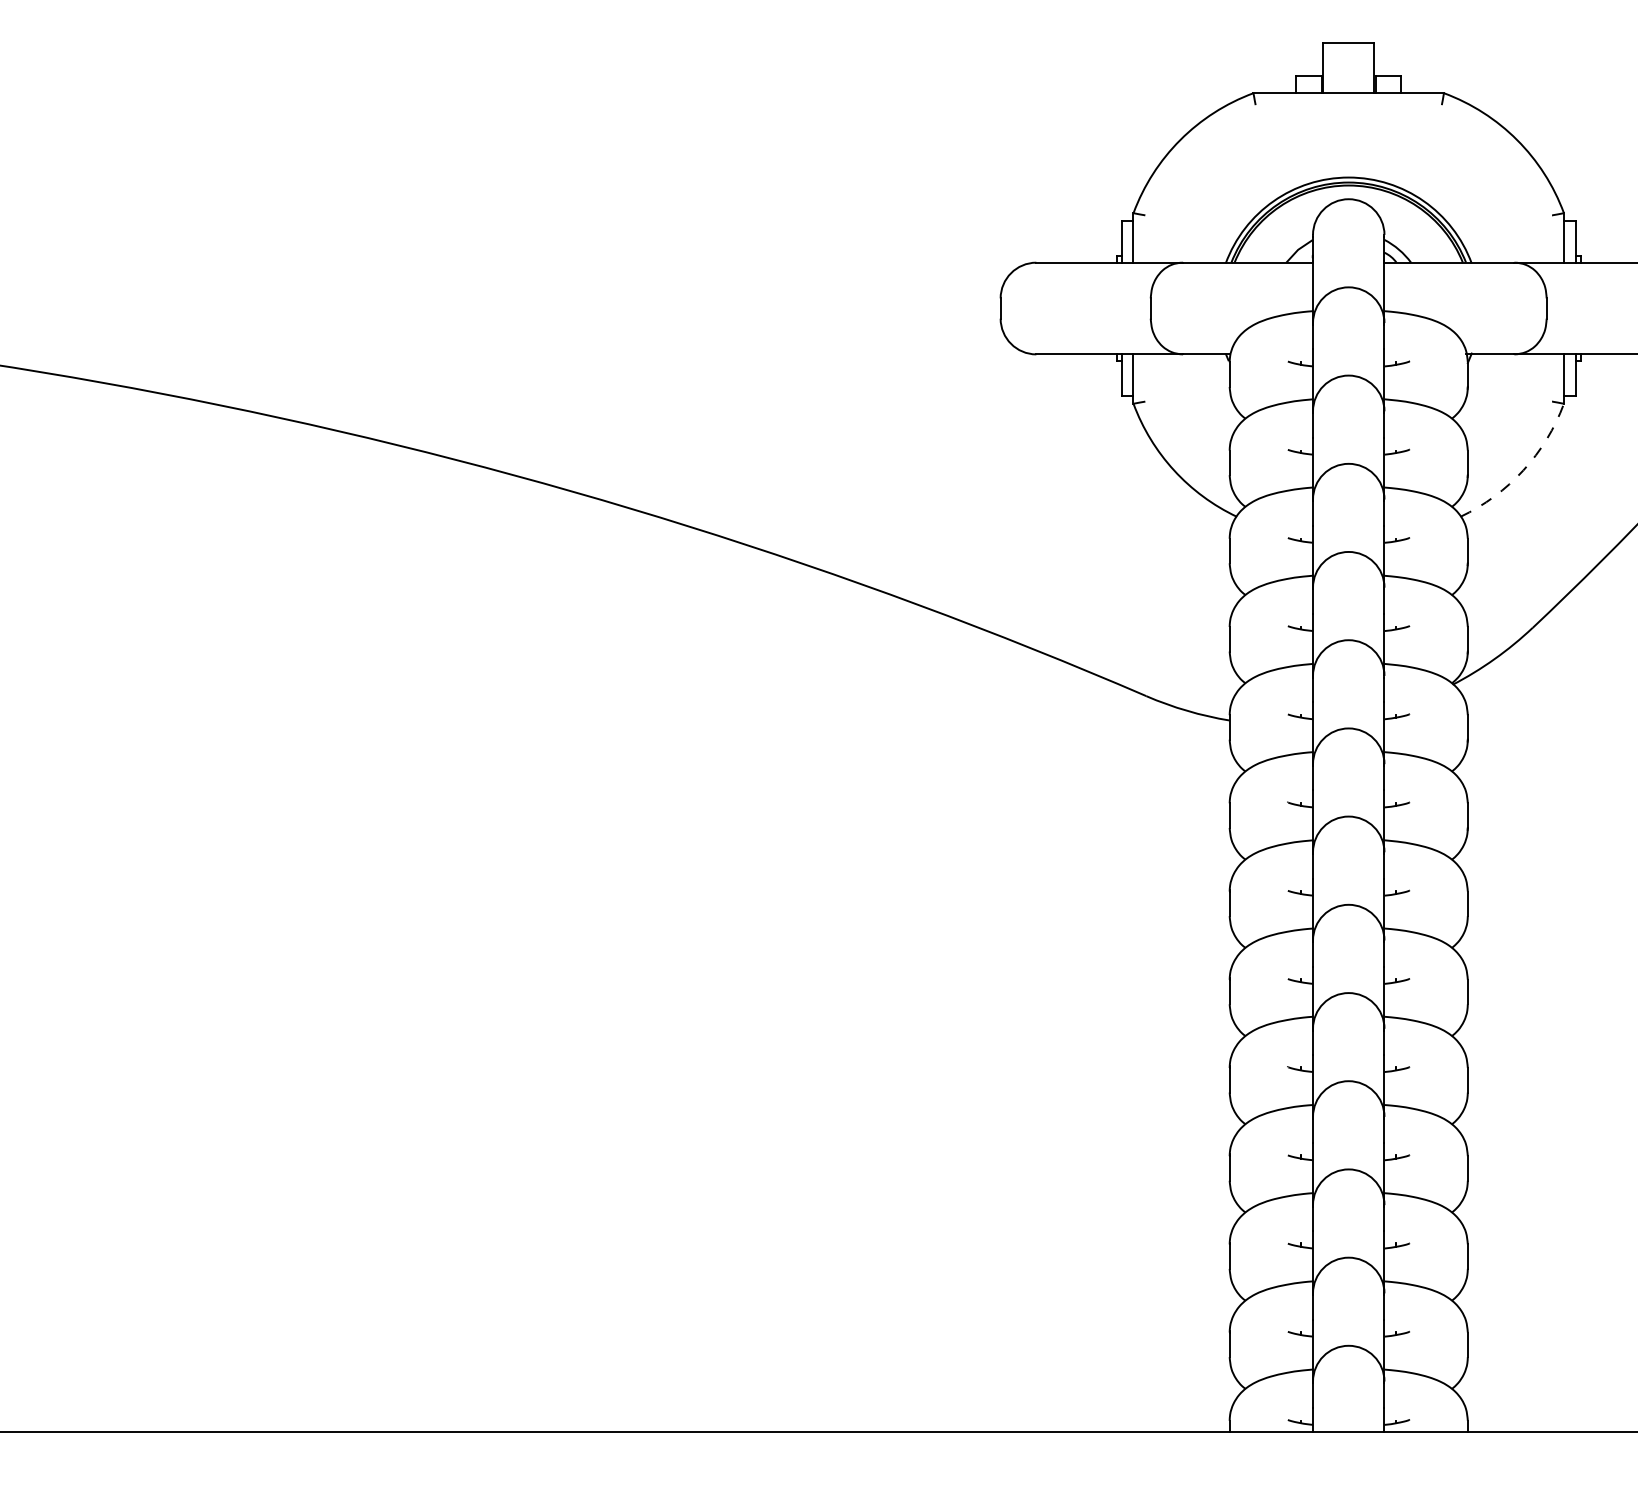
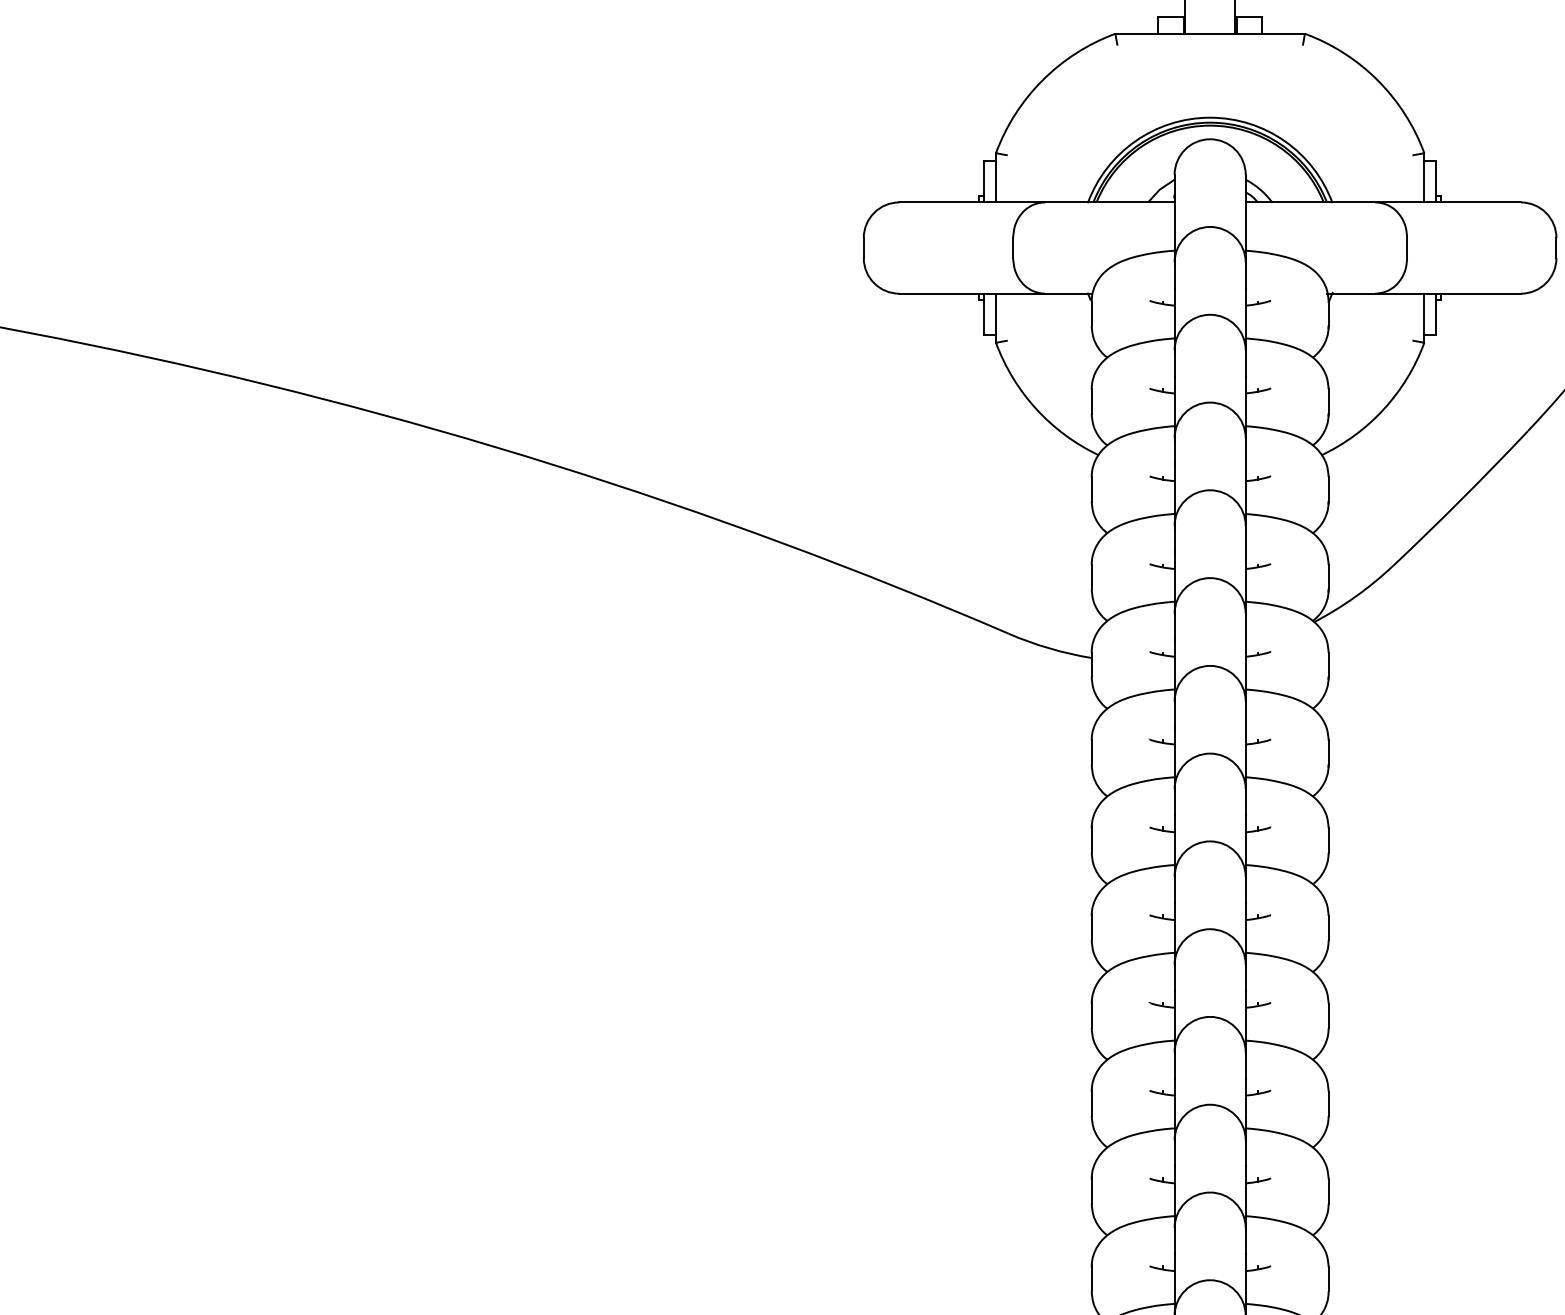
arc: (1523, 470) -> (1384, 409), dashed -> solid

